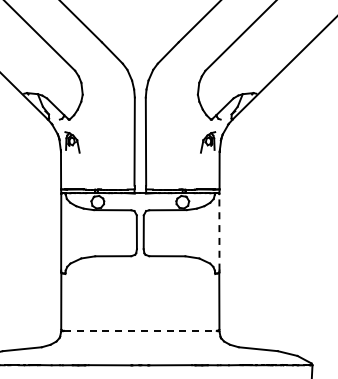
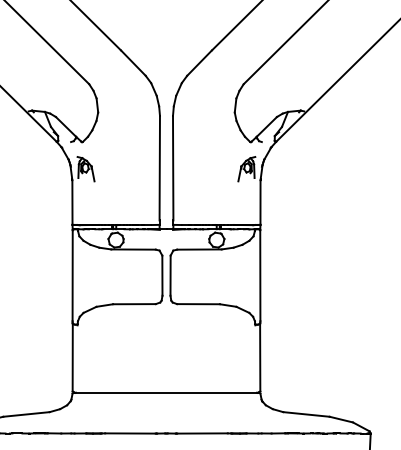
line: (219, 231) -> (260, 274), dashed -> solid
line: (140, 330) -> (166, 392), dashed -> solid

